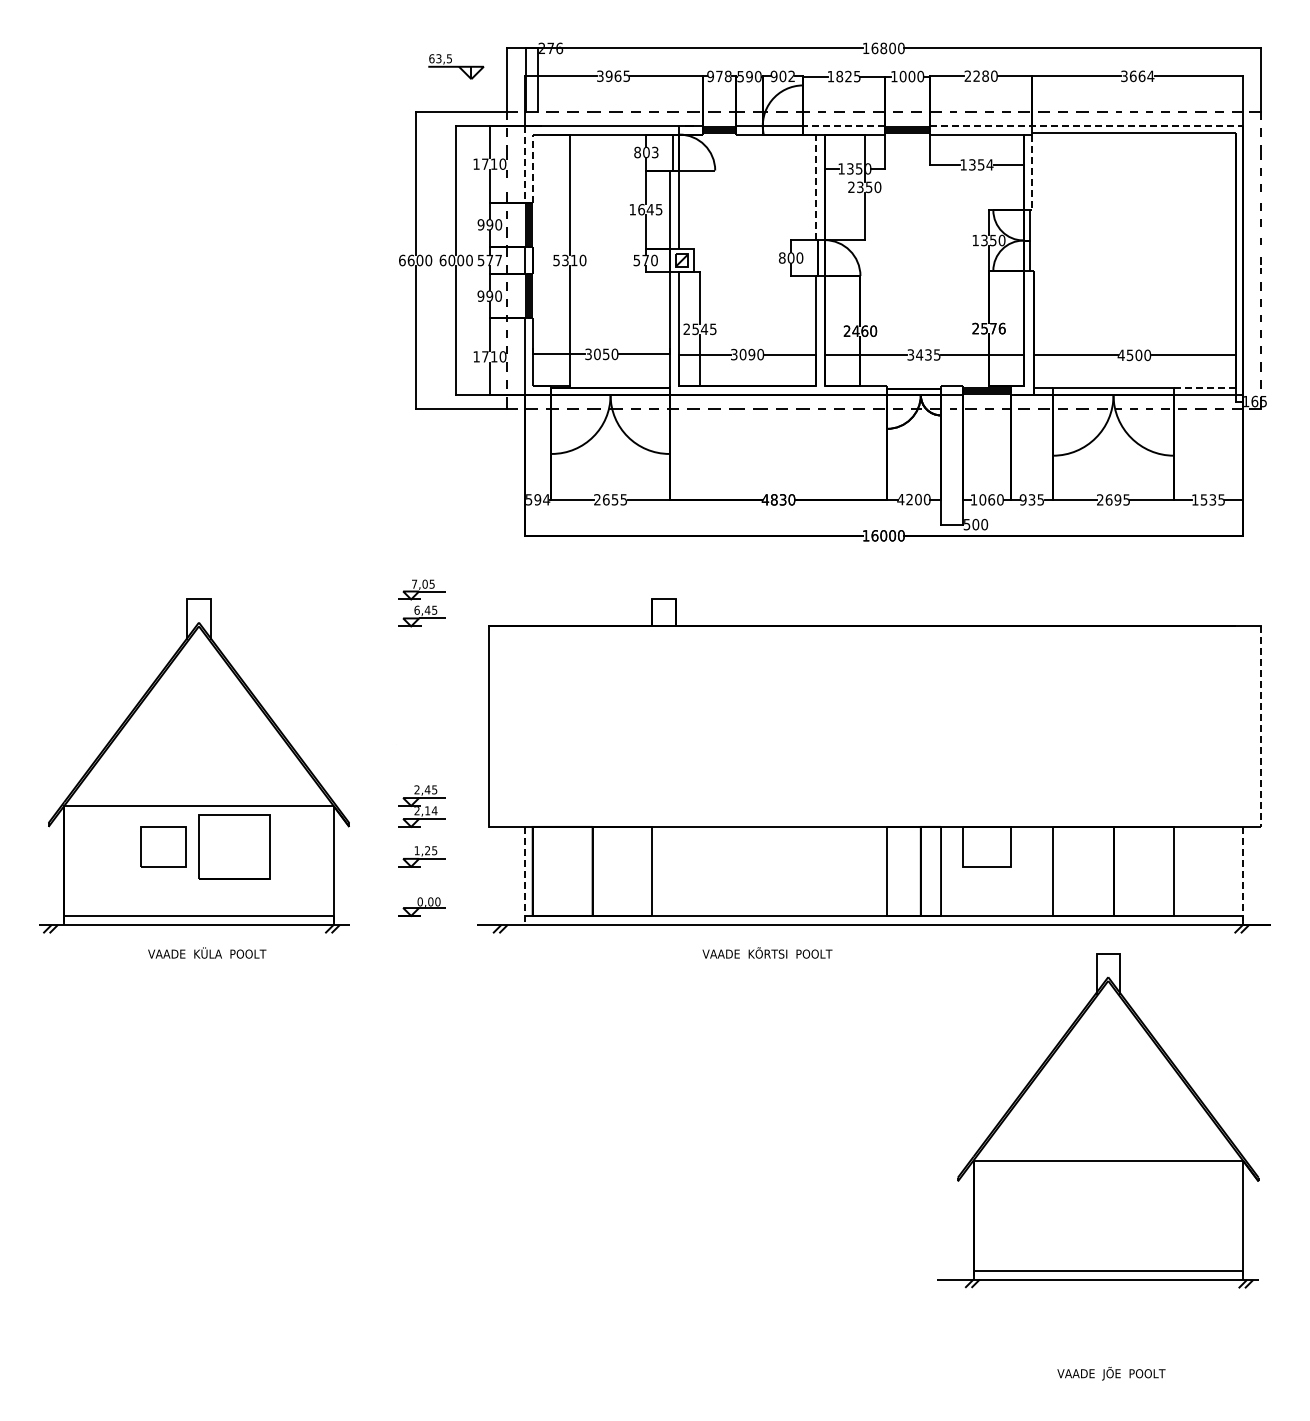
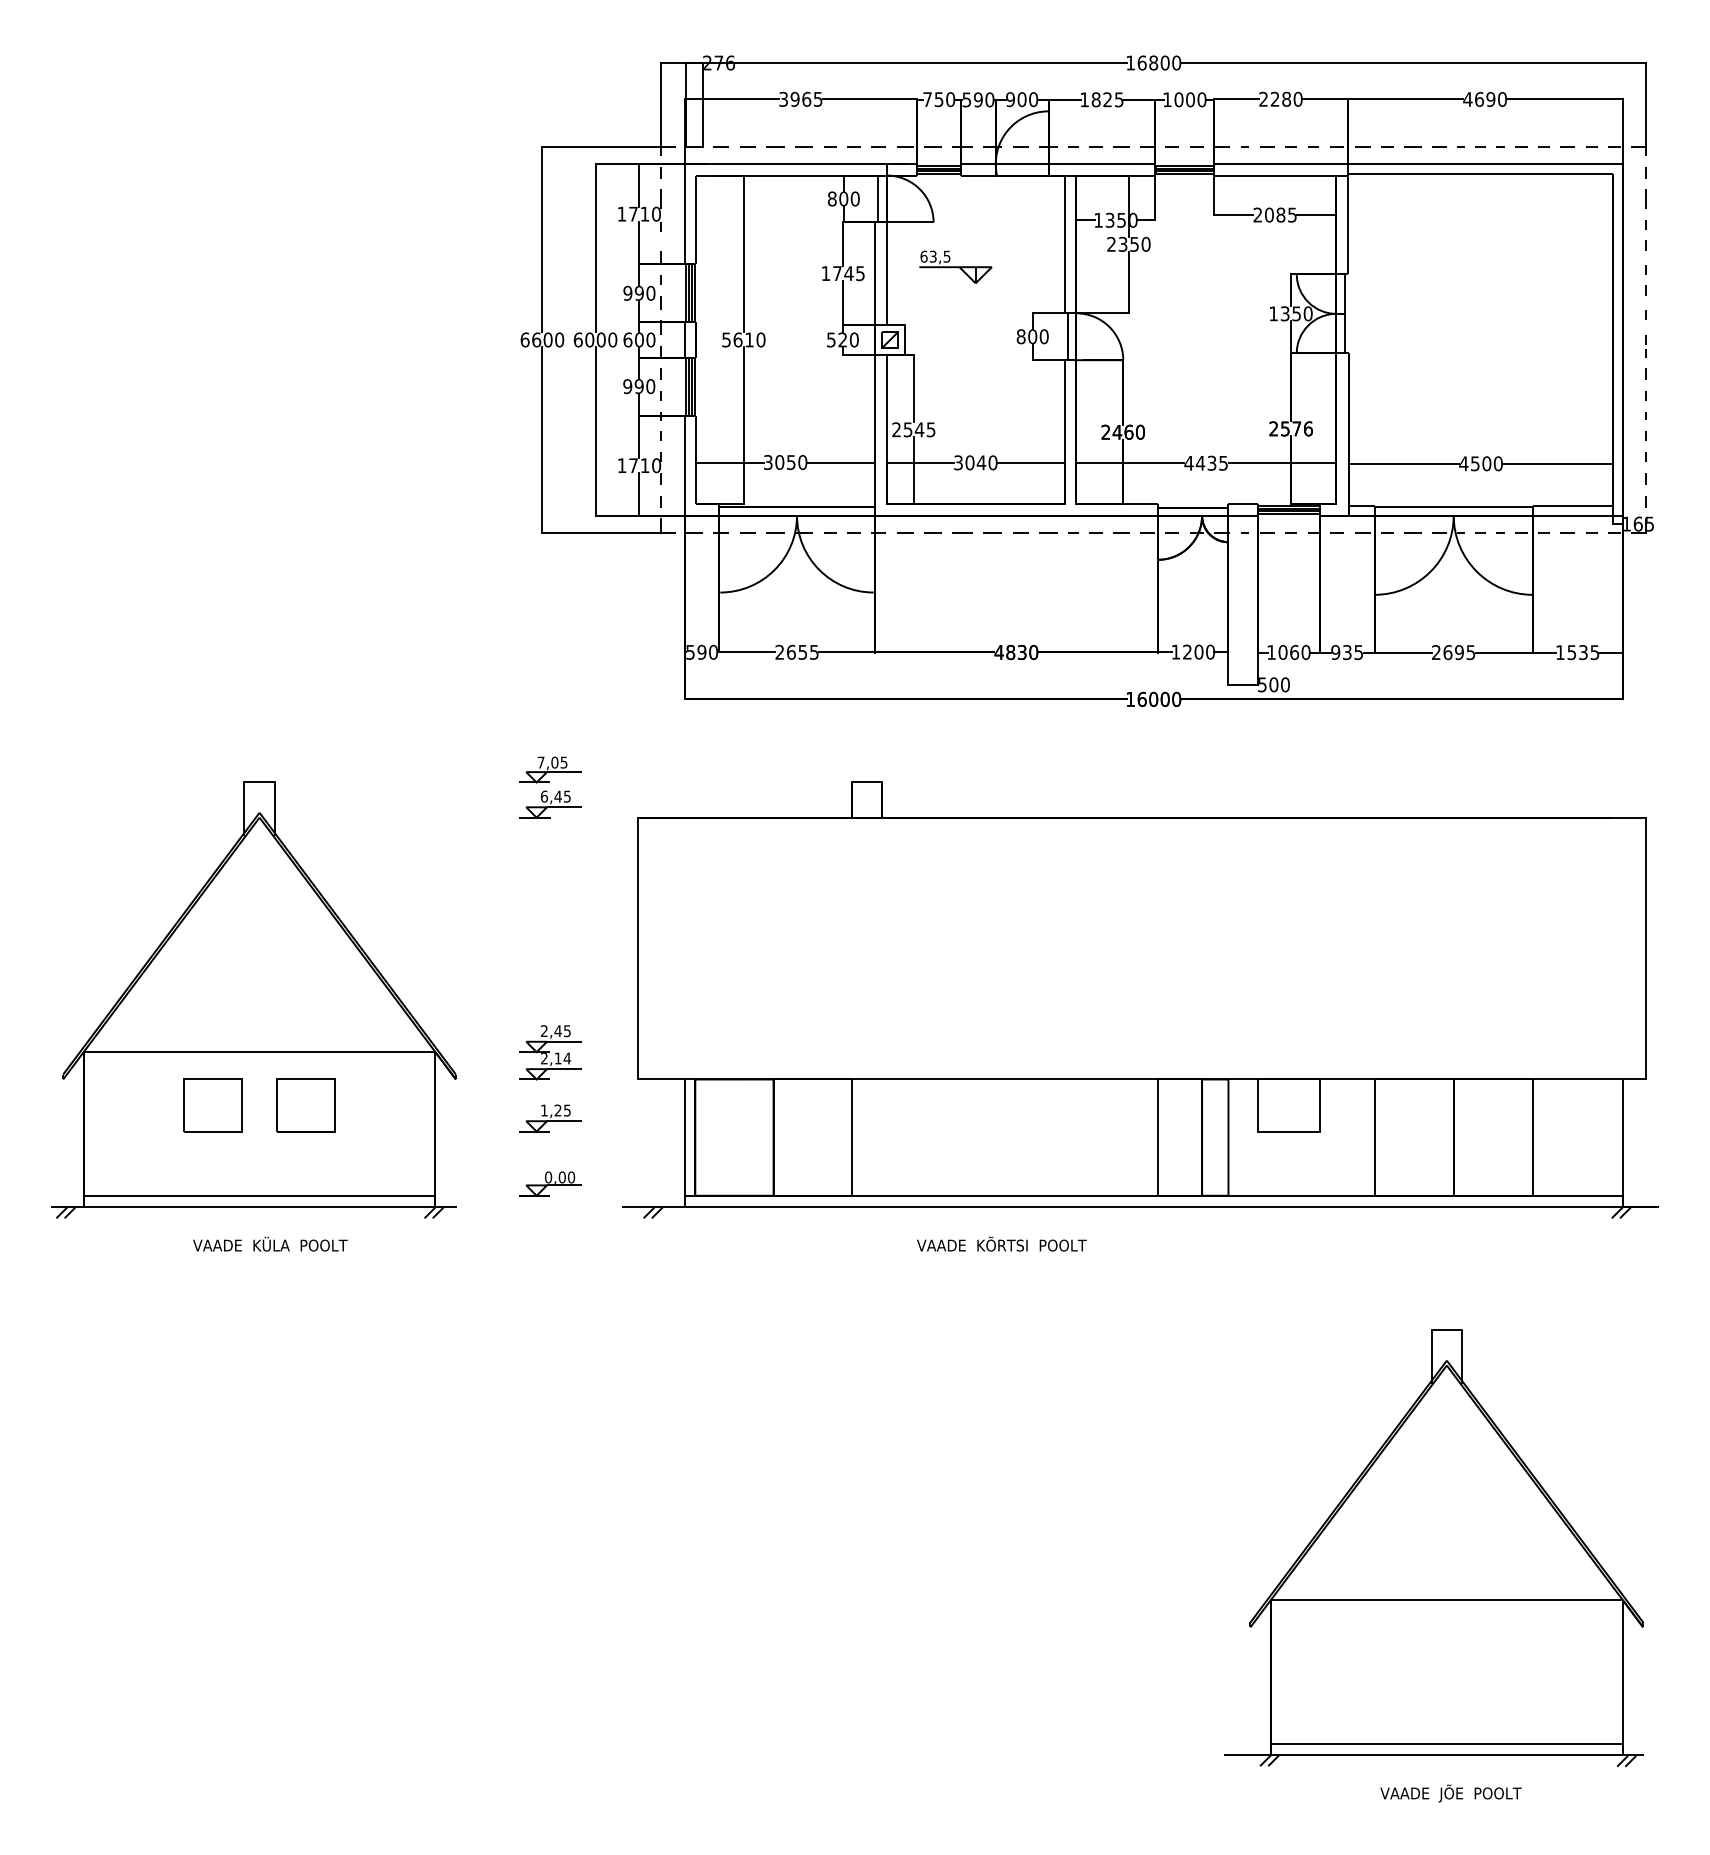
part: (456, 66) -> (956, 266), moved
text: (719, 76) -> (939, 99), 978 -> 750
text: (791, 76) -> (1033, 99), 902 -> 900
text: (1137, 76) -> (1485, 99), 3664 -> 4690
line: (844, 125) -> (1102, 163), dashed -> solid
line: (1086, 125) -> (1418, 163), dashed -> solid
text: (654, 152) -> (854, 198), 803 -> 800
line: (524, 164) -> (684, 214), dashed -> solid
text: (976, 164) -> (1274, 214), 1354 -> 2085
line: (533, 168) -> (696, 219), dashed -> solid
line: (1032, 172) -> (1347, 225), dashed -> solid
line: (815, 187) -> (1064, 244), dashed -> solid
text: (641, 209) -> (837, 273), 1645 -> 1745
text: (489, 260) -> (638, 339), 577 -> 600
text: (565, 260) -> (738, 339), 5310 -> 5610
text: (645, 260) -> (842, 339), 570 -> 520
text: (751, 354) -> (981, 462), 3090 -> 3040
text: (910, 354) -> (1188, 462), 3435 -> 4435
line: (1204, 387) -> (1572, 505), dashed -> solid
text: (546, 499) -> (713, 651), 594 -> 590
text: (900, 499) -> (1175, 651), 4200 -> 1200
line: (1260, 727) -> (1645, 949), dashed -> solid
part: (234, 846) -> (305, 1105), size x0.62
line: (1242, 874) -> (1622, 1141), dashed -> solid
line: (524, 876) -> (684, 1144), dashed -> solid
part: (1098, 1120) -> (1434, 1547), moved

